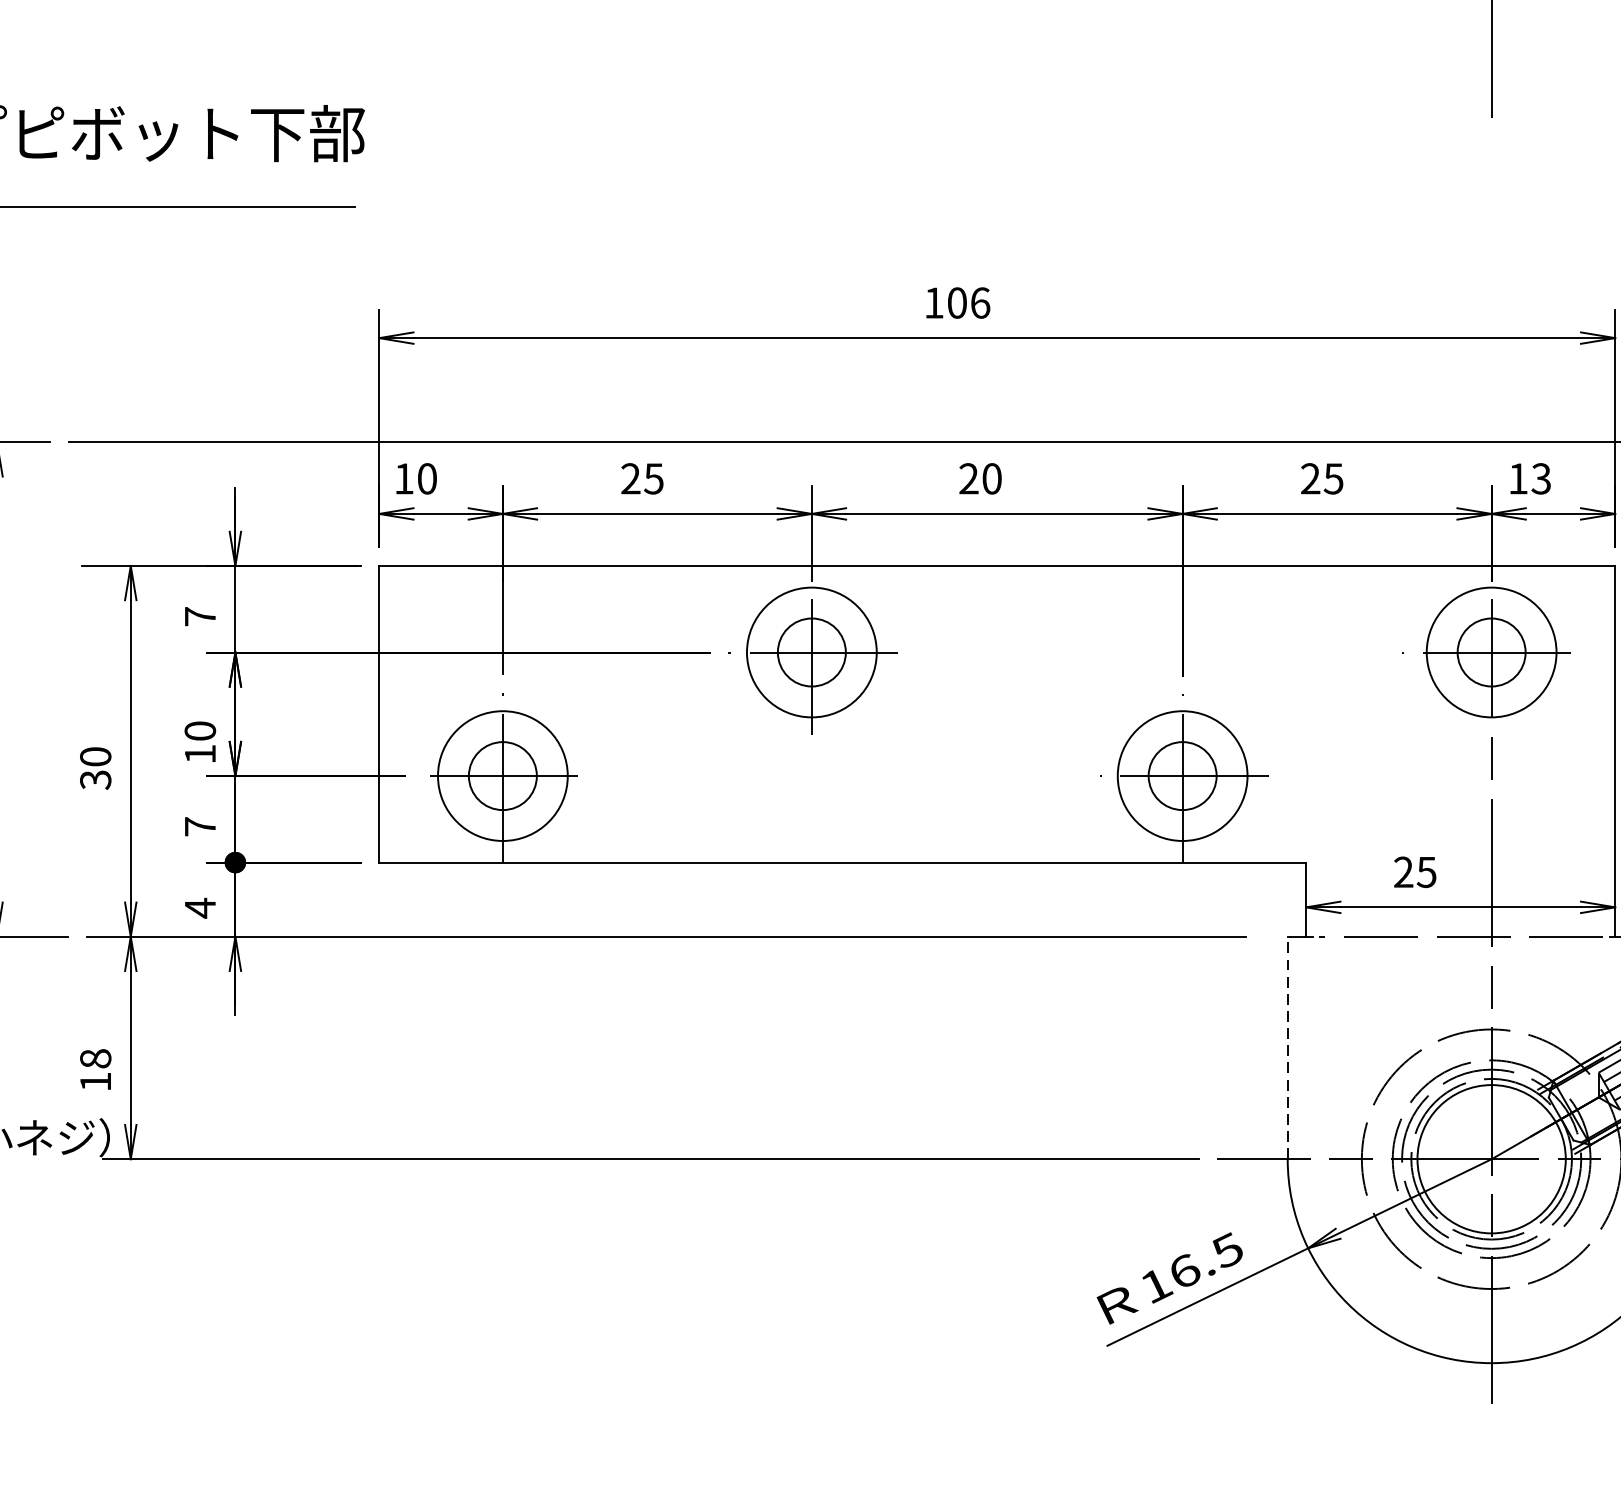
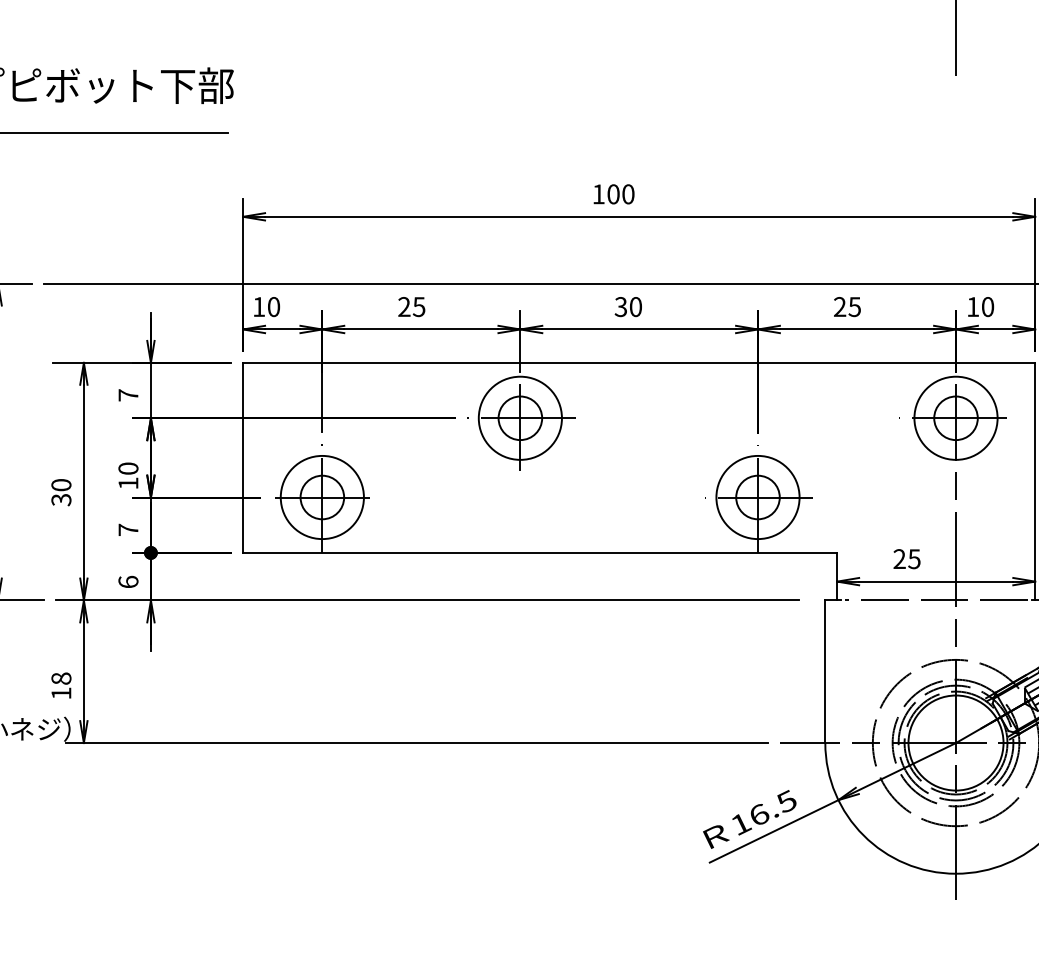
text: (980, 303) -> (628, 194), 106 -> 100
text: (1540, 478) -> (987, 306), 13 -> 10
text: (968, 479) -> (620, 307), 20 -> 30
text: (200, 907) -> (128, 581), 4 -> 6
line: (1287, 1047) -> (825, 671), dashed -> solid

